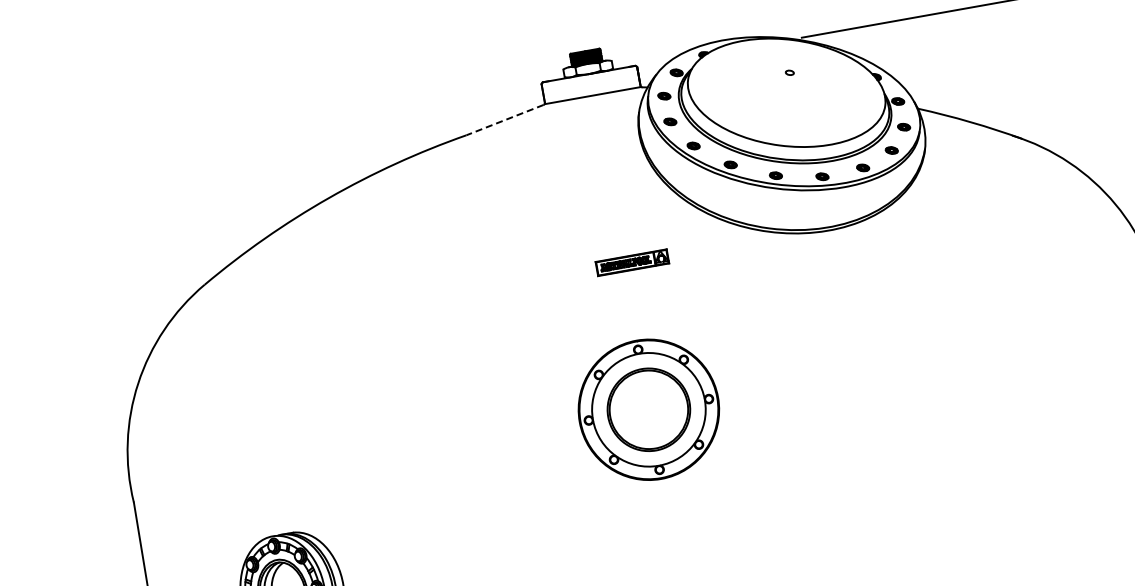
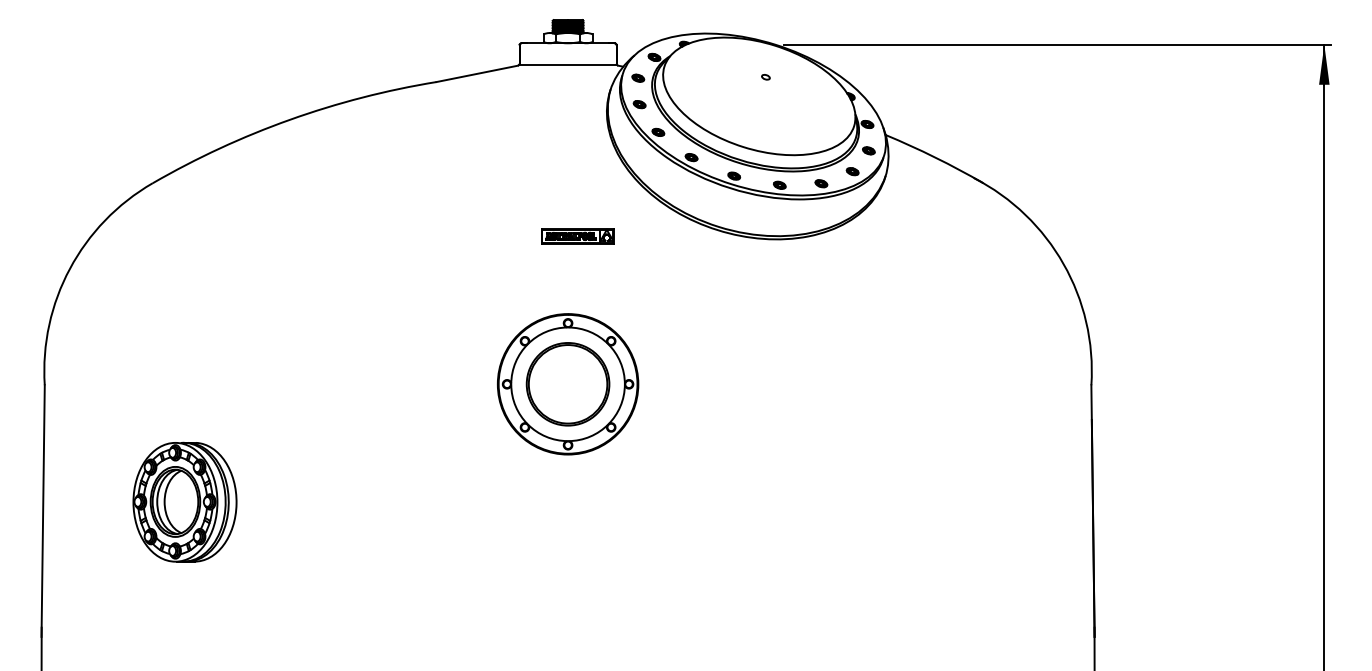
line: (504, 119) -> (476, 73), dashed -> solid

